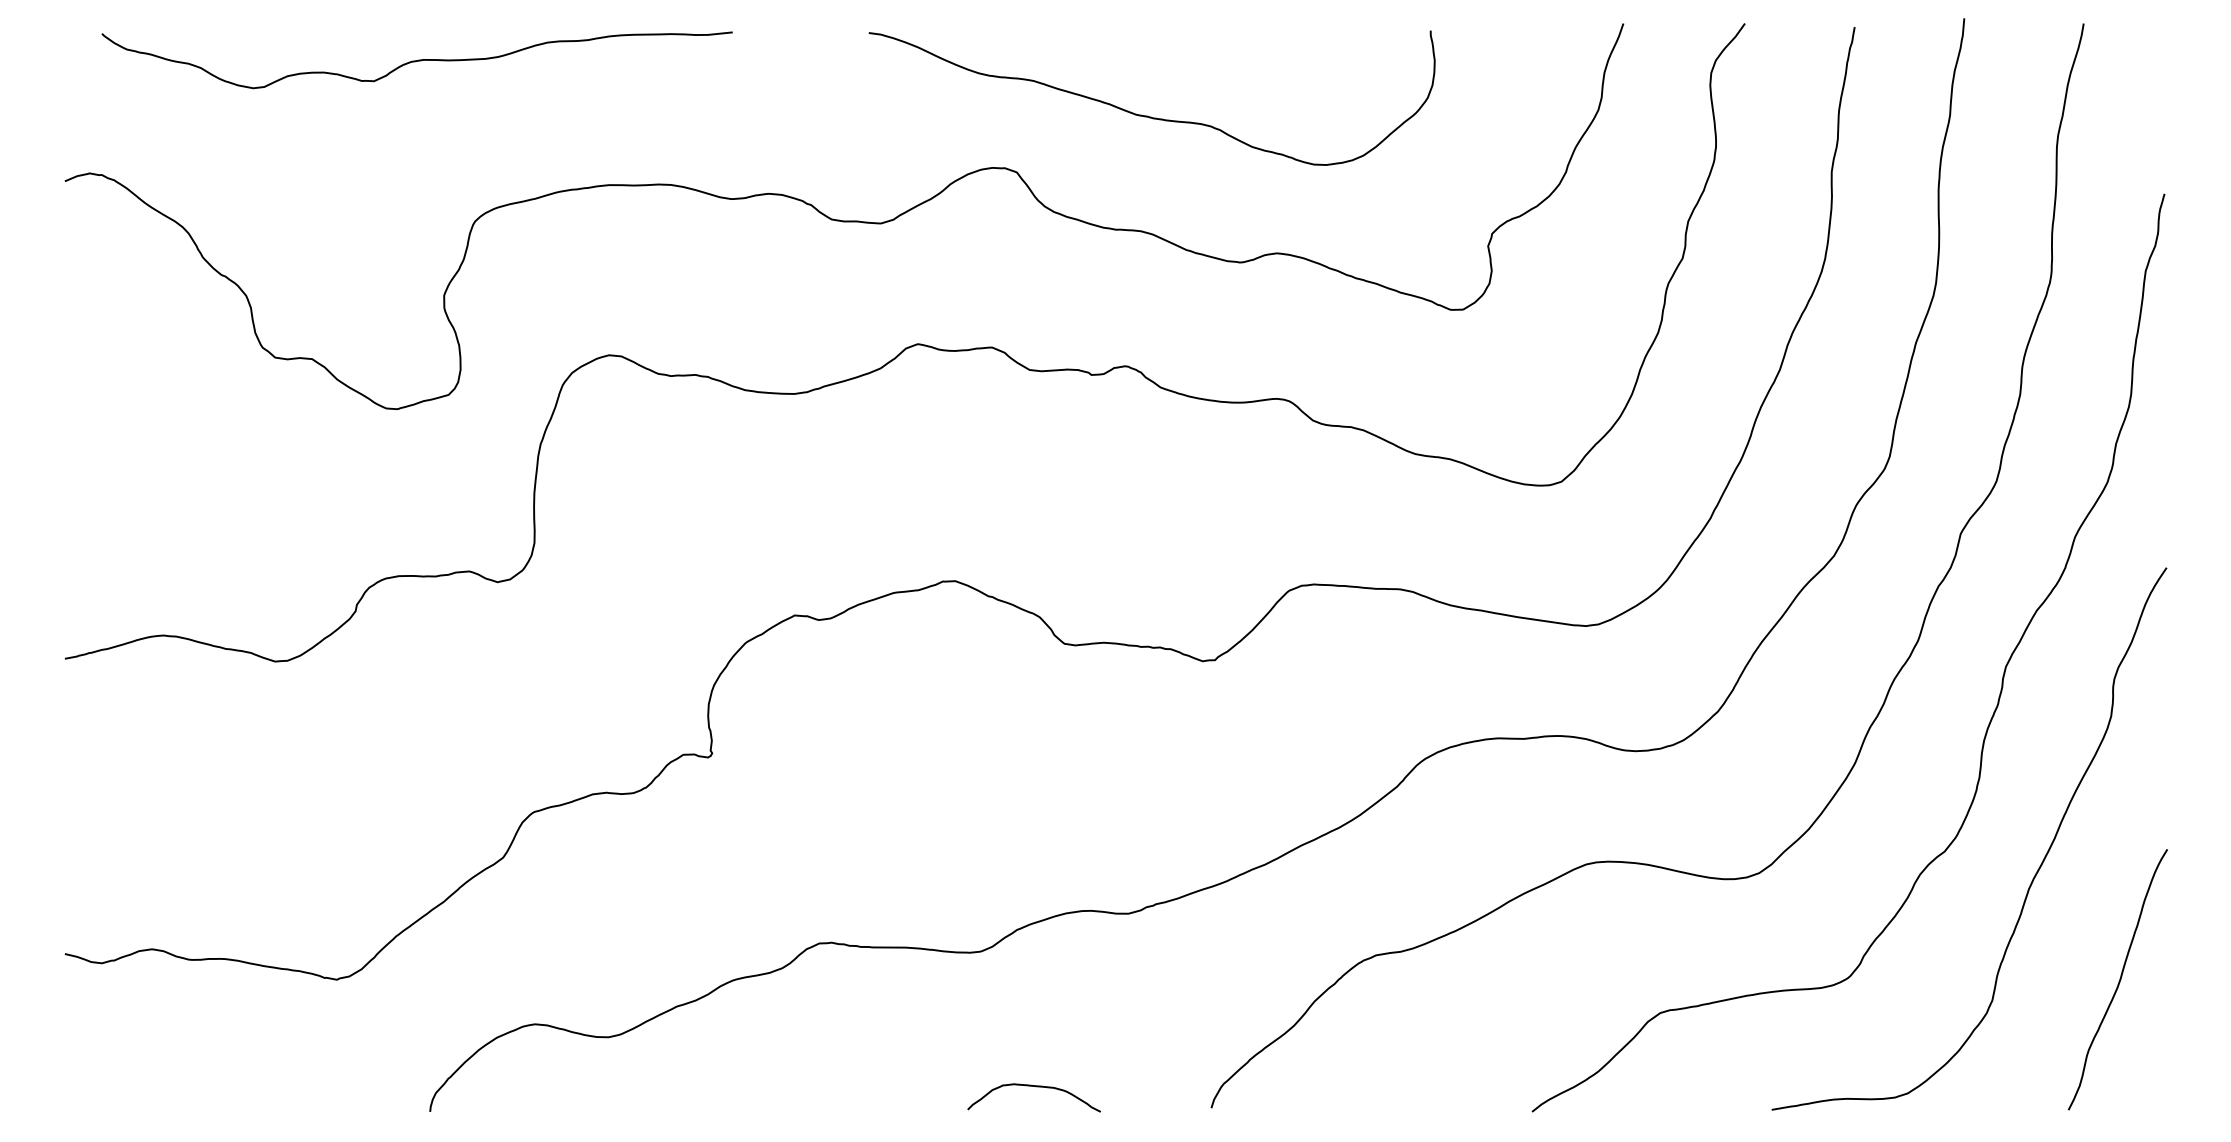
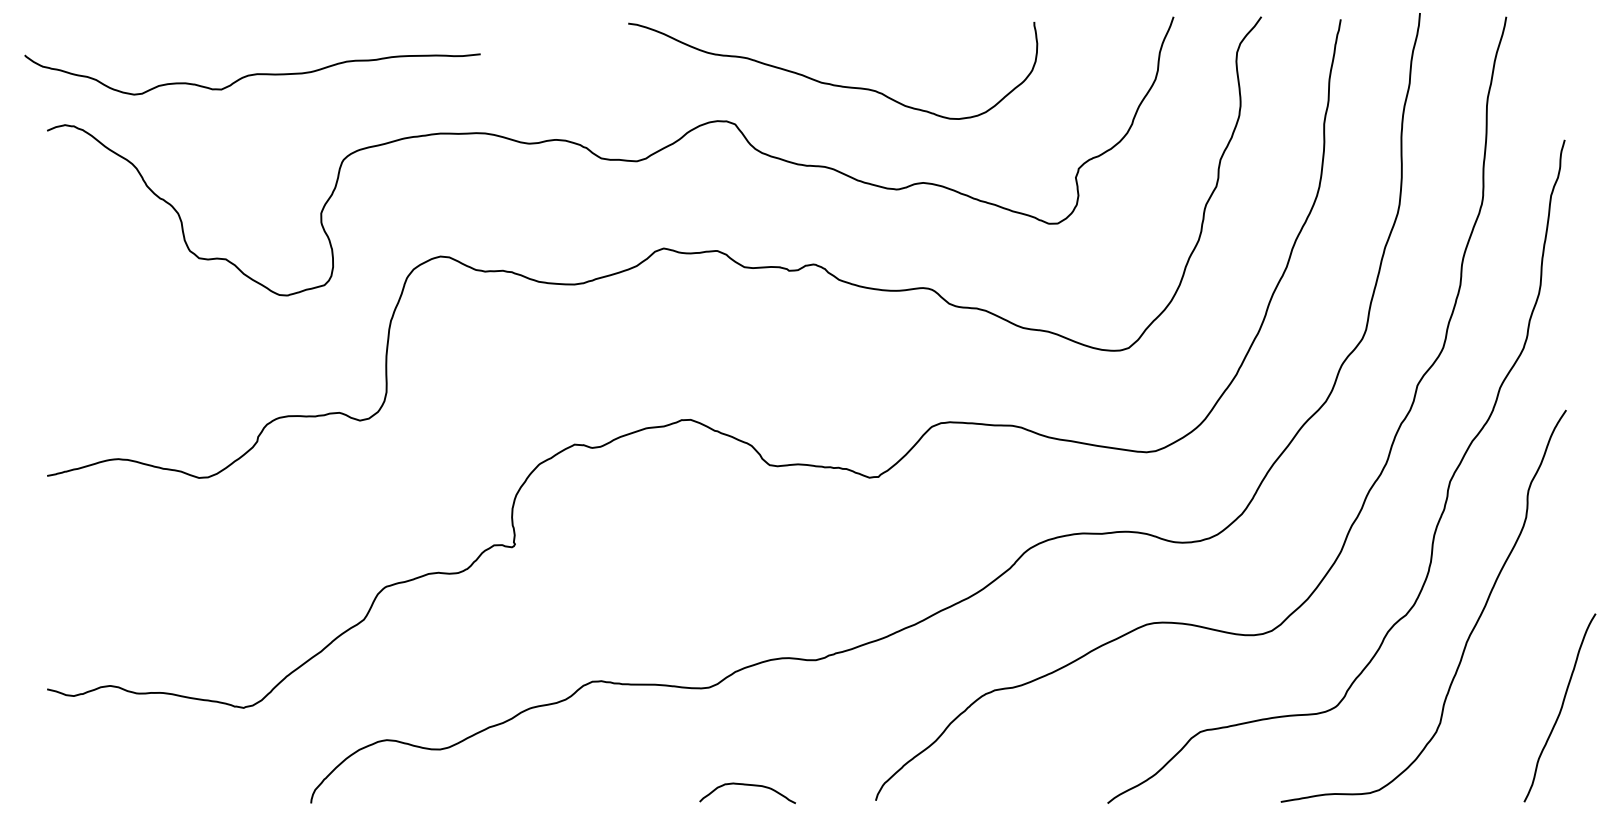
curve: (416, 60) -> (252, 74), moved
curve: (2119, 979) -> (1561, 707), moved

